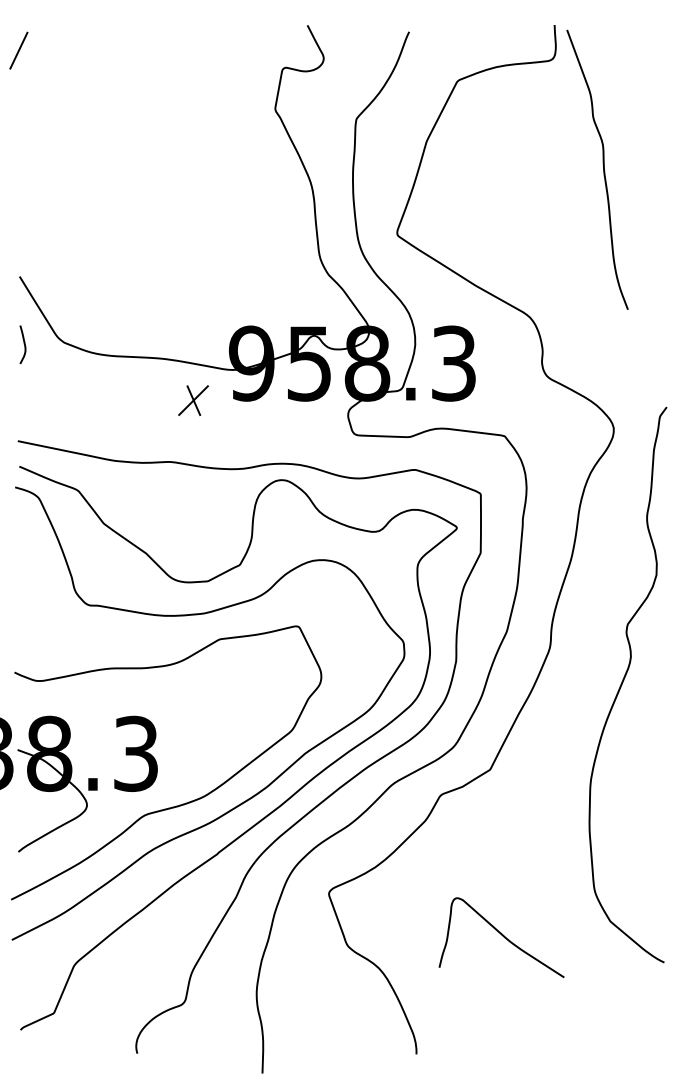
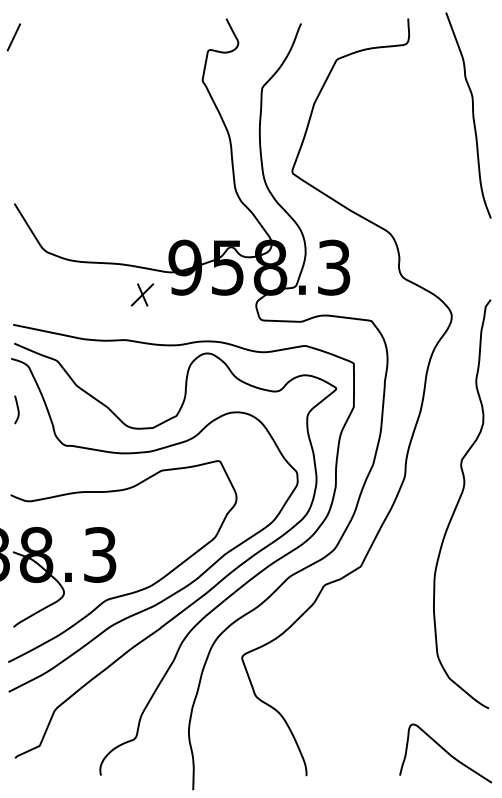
curve: (603, 169) -> (472, 115), moved
curve: (23, 343) -> (17, 408), moved
curve: (502, 936) -> (446, 752), moved

